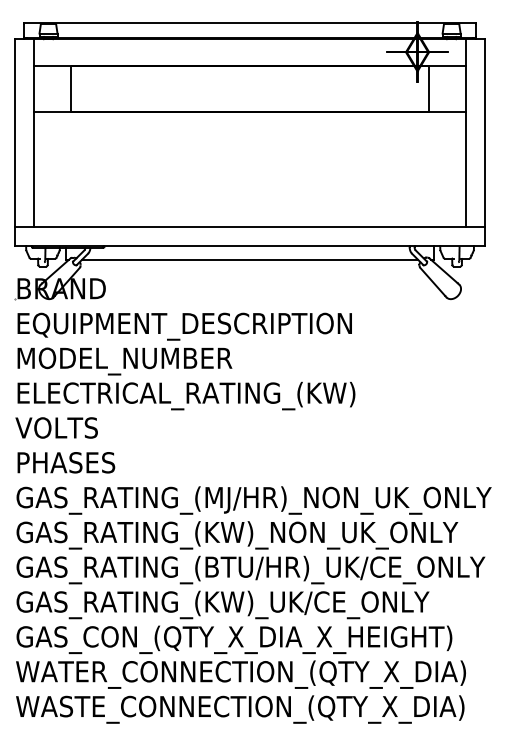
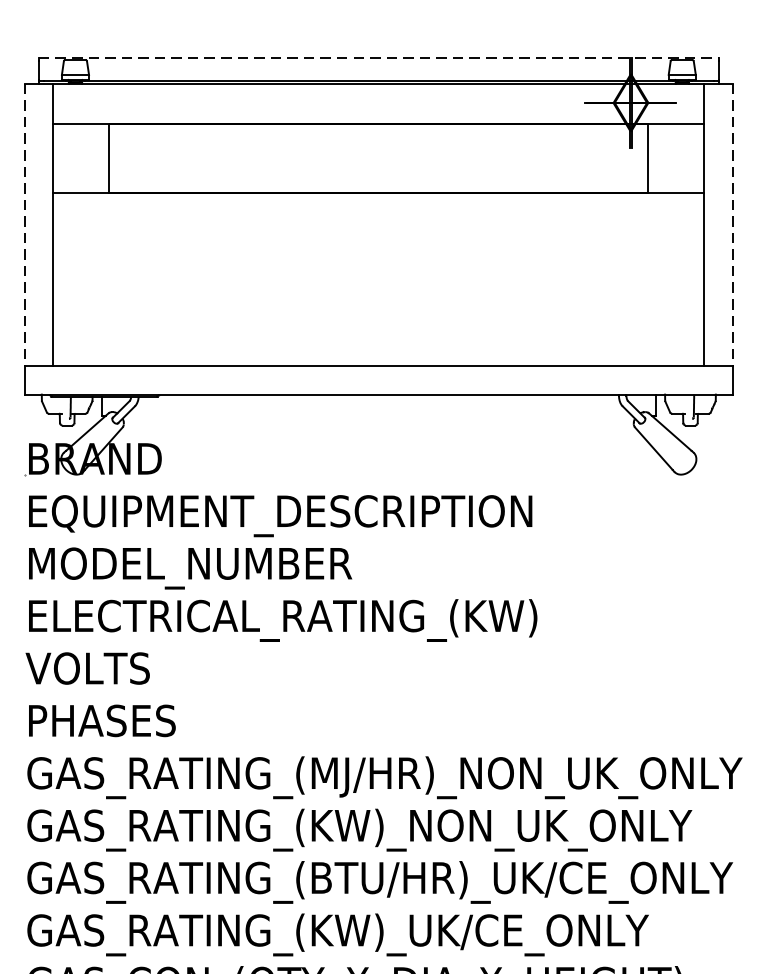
line: (250, 22) -> (379, 58), solid -> dashed
line: (15, 133) -> (25, 225), solid -> dashed
line: (485, 133) -> (733, 225), solid -> dashed
line: (249, 260) -> (377, 416), removed

